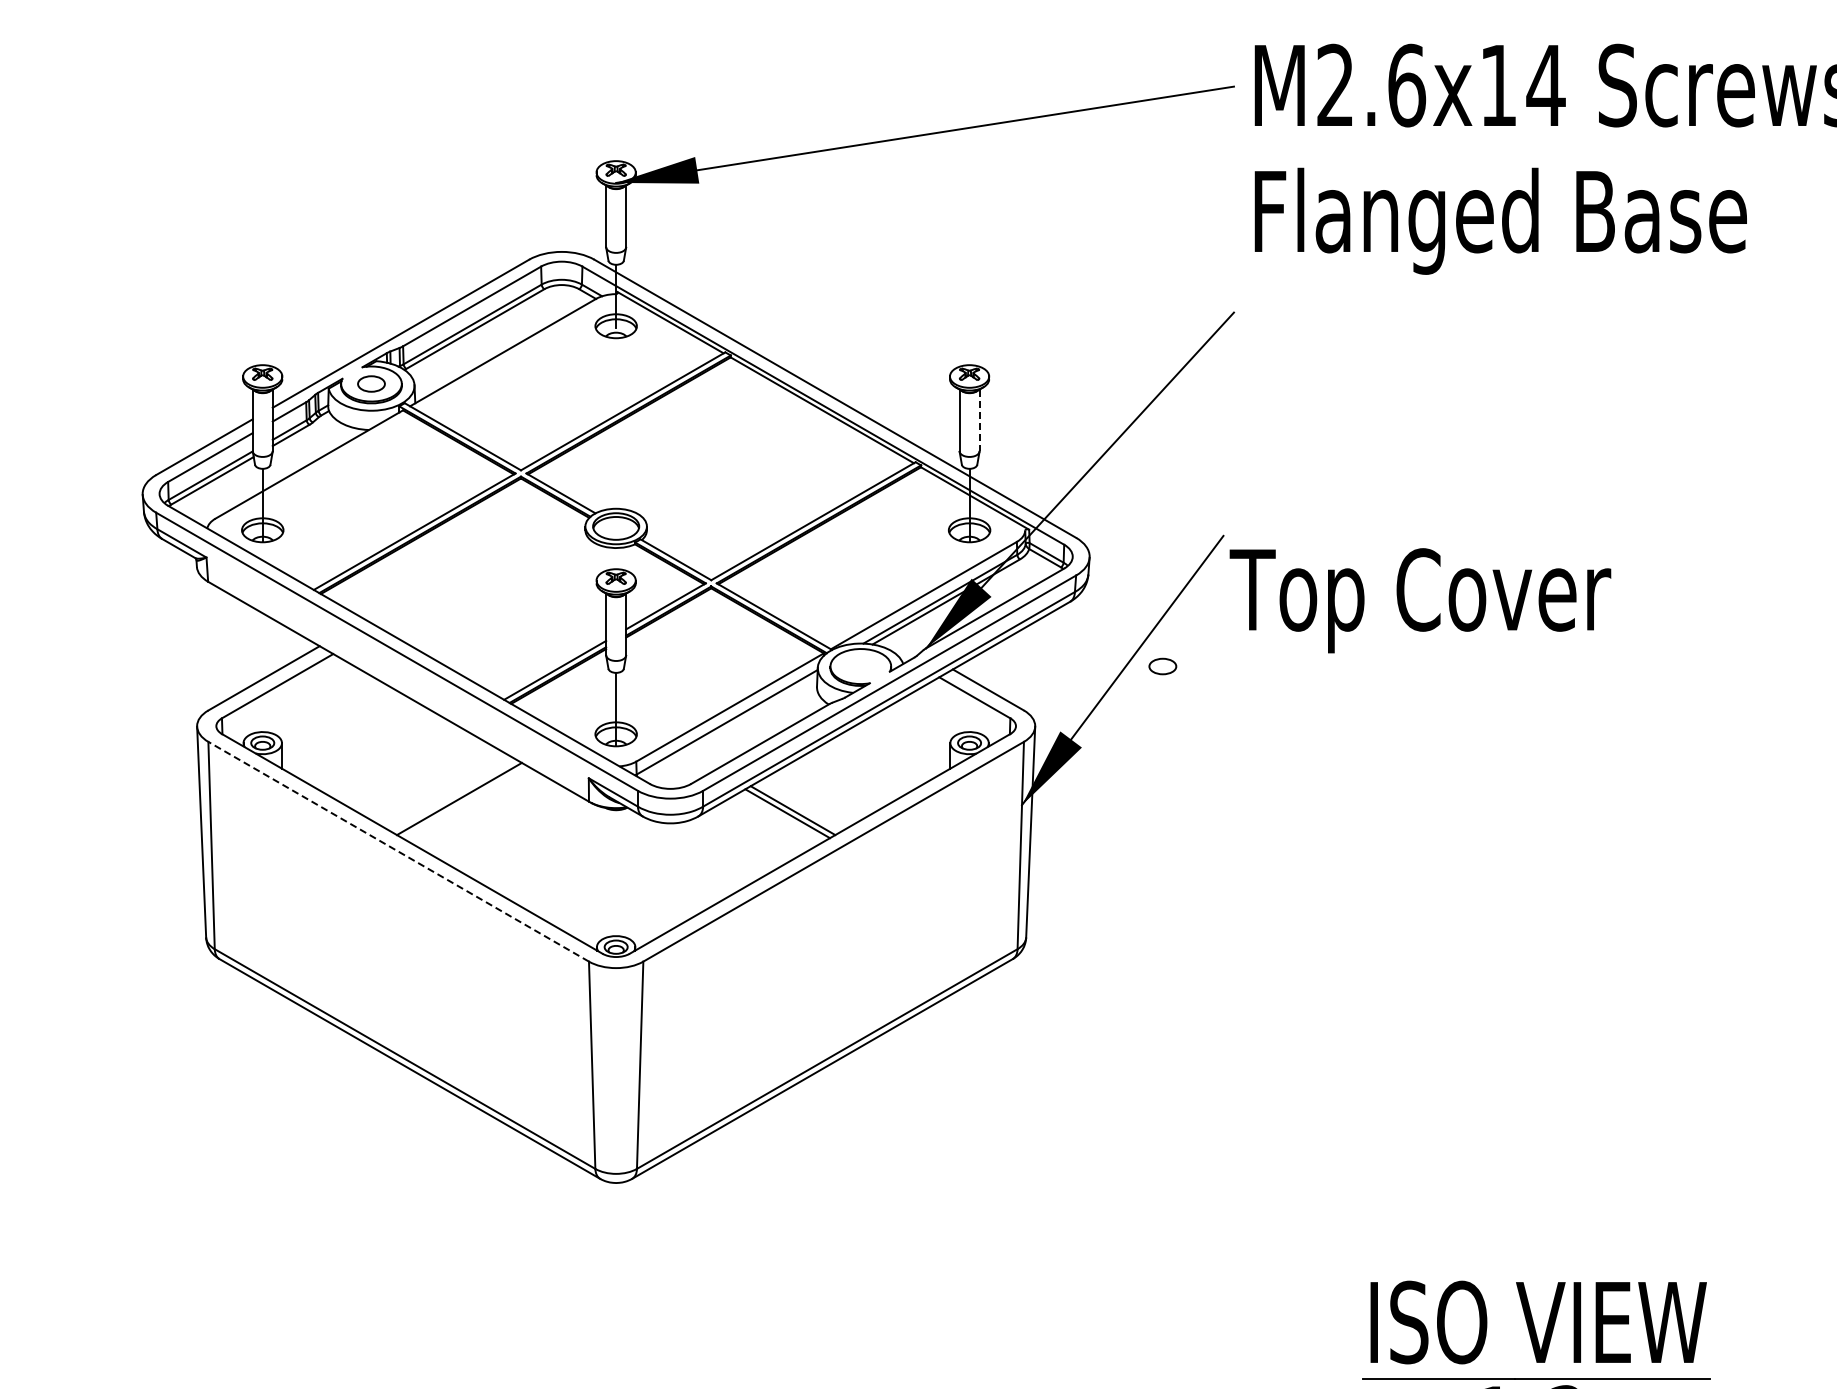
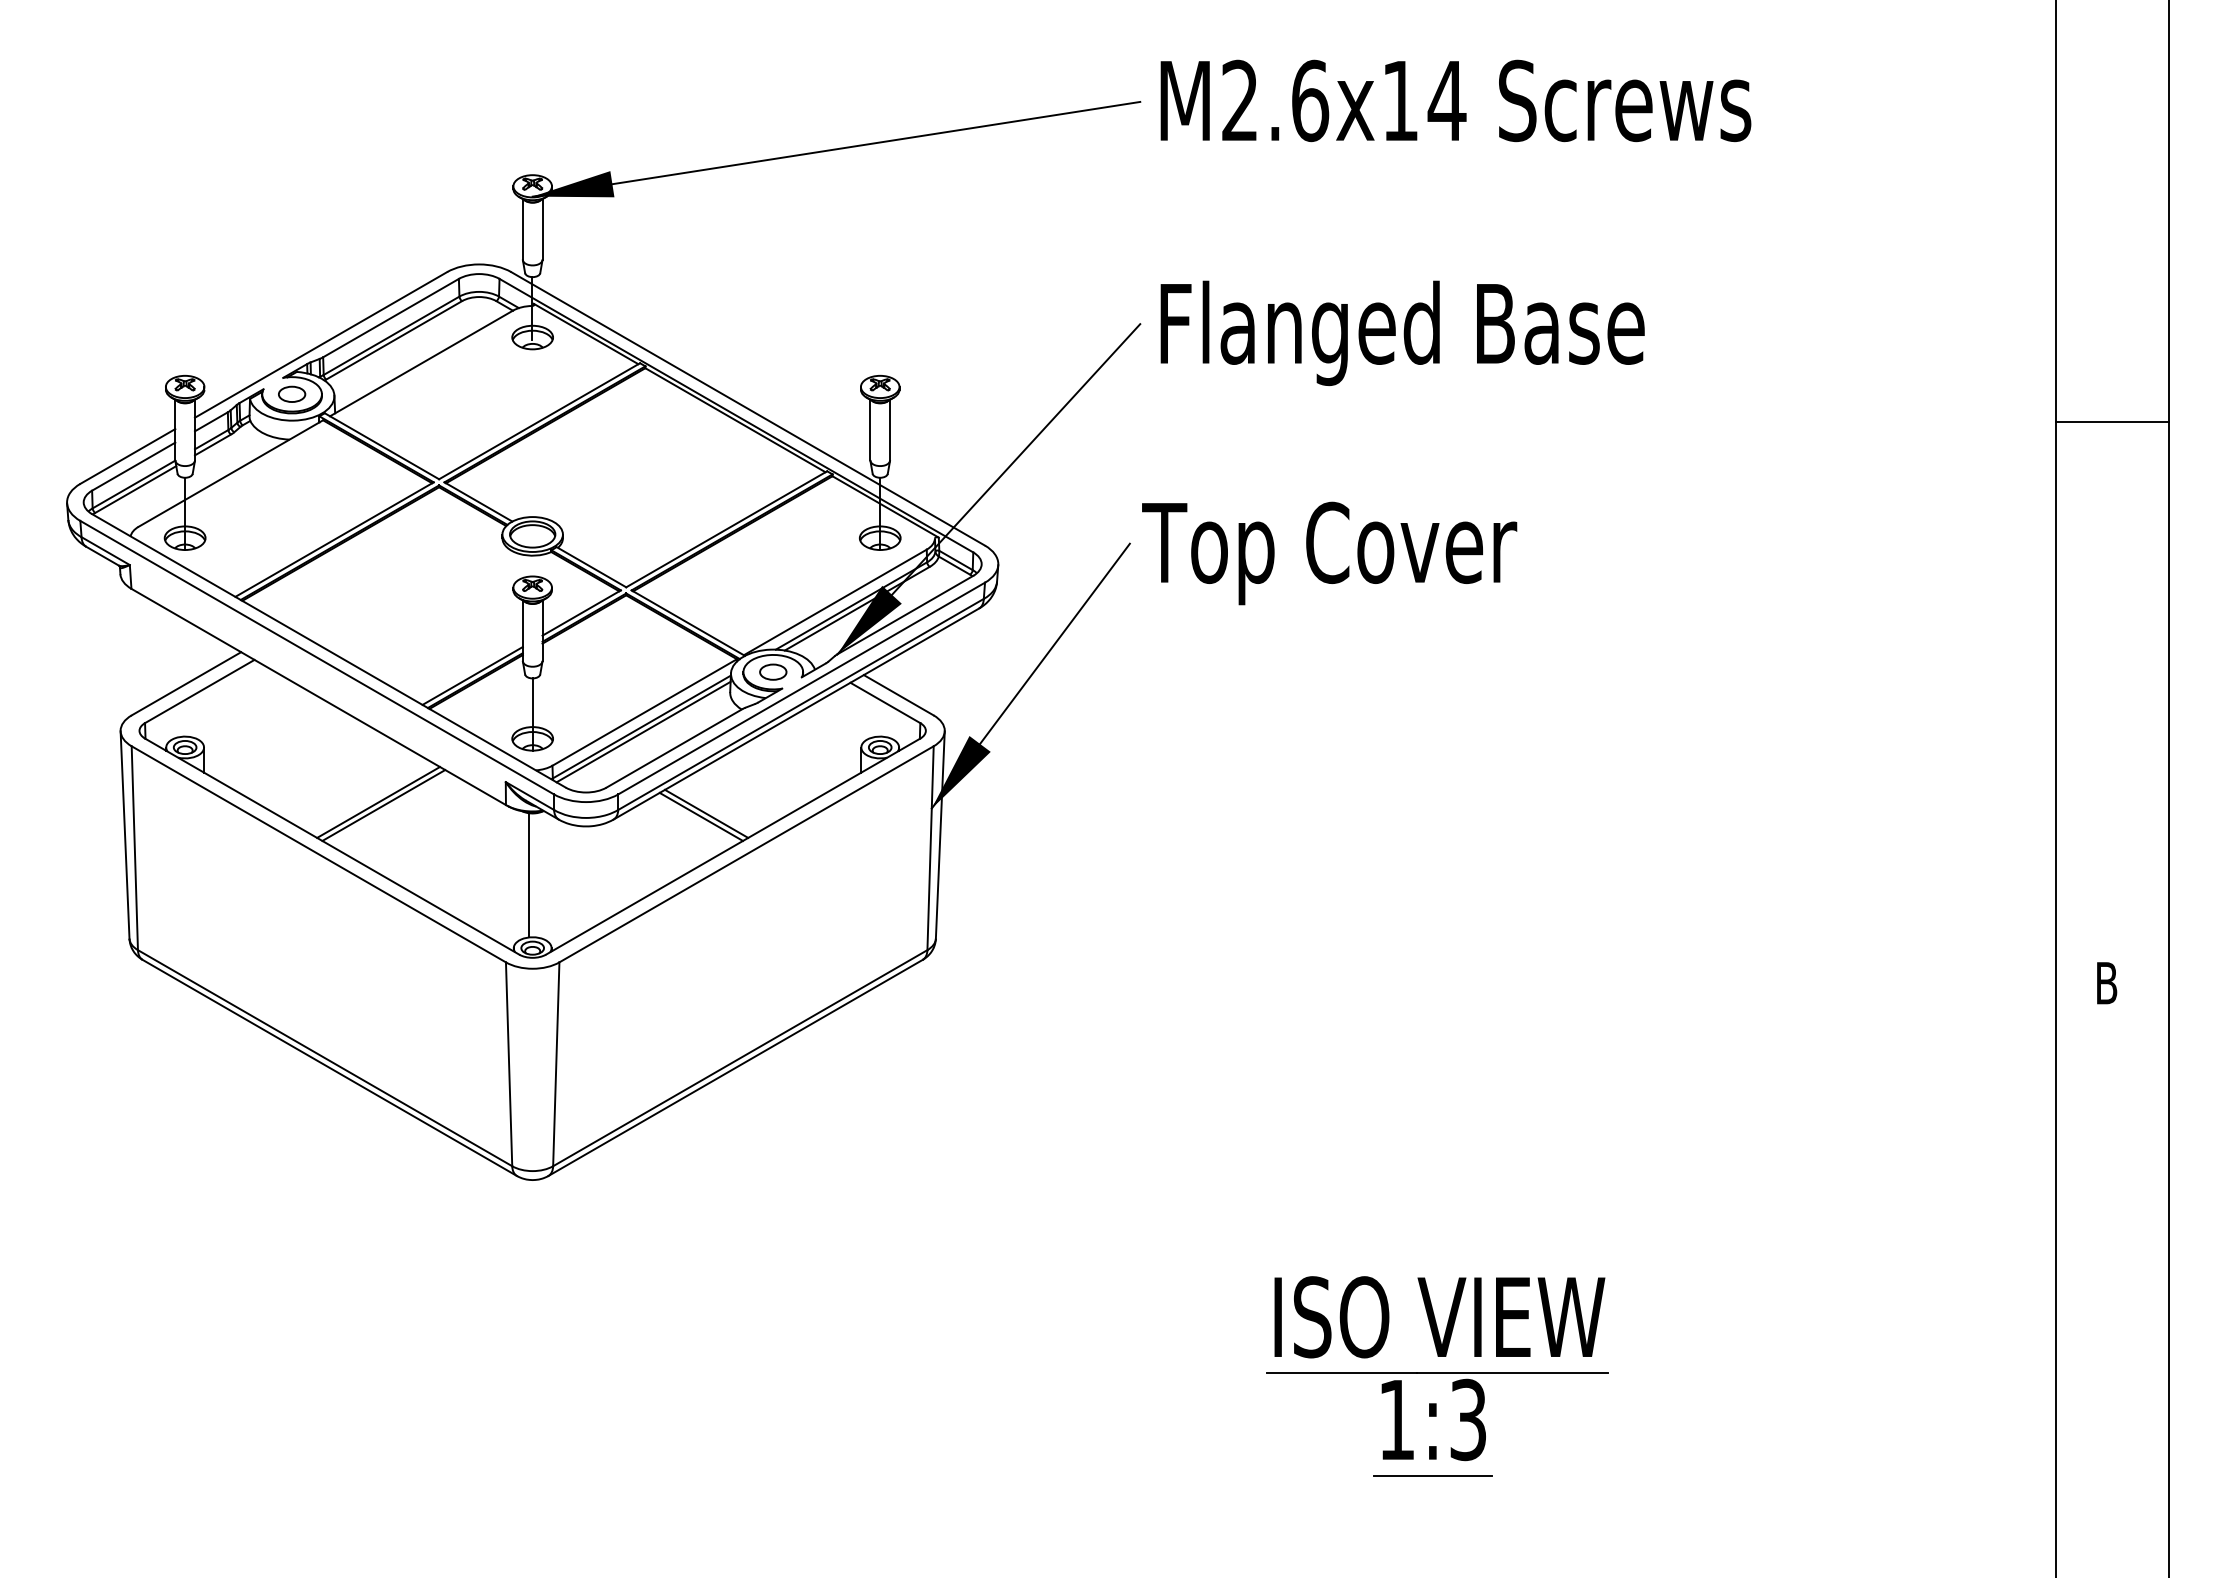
text: (1500, 221) -> (1402, 333), moved
line: (980, 420) -> (890, 430), dashed -> solid
text: (1420, 600) -> (1329, 553), moved
part: (1163, 665) -> (773, 671), moved
line: (728, 726) -> (643, 731), added
line: (464, 802) -> (383, 805), added
line: (398, 851) -> (318, 854), dashed -> solid
line: (612, 873) -> (529, 875), added

